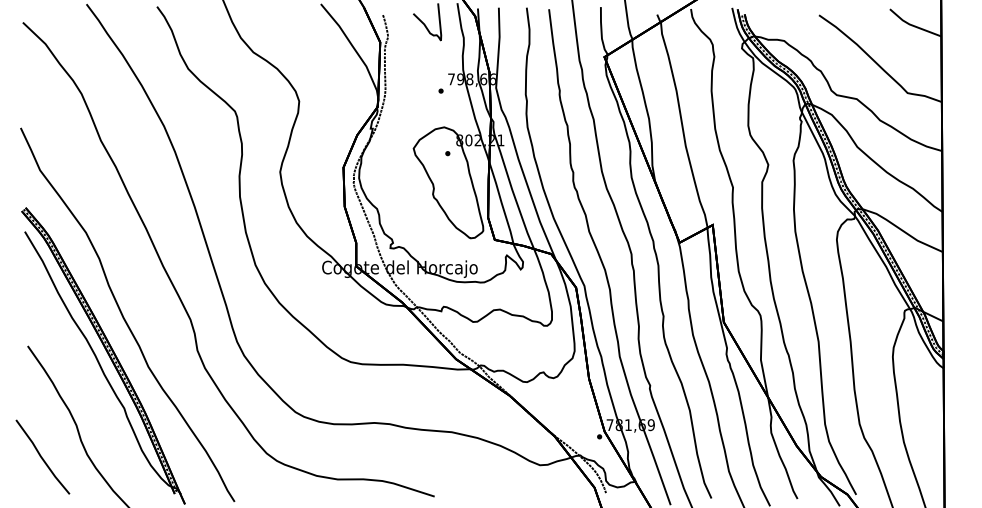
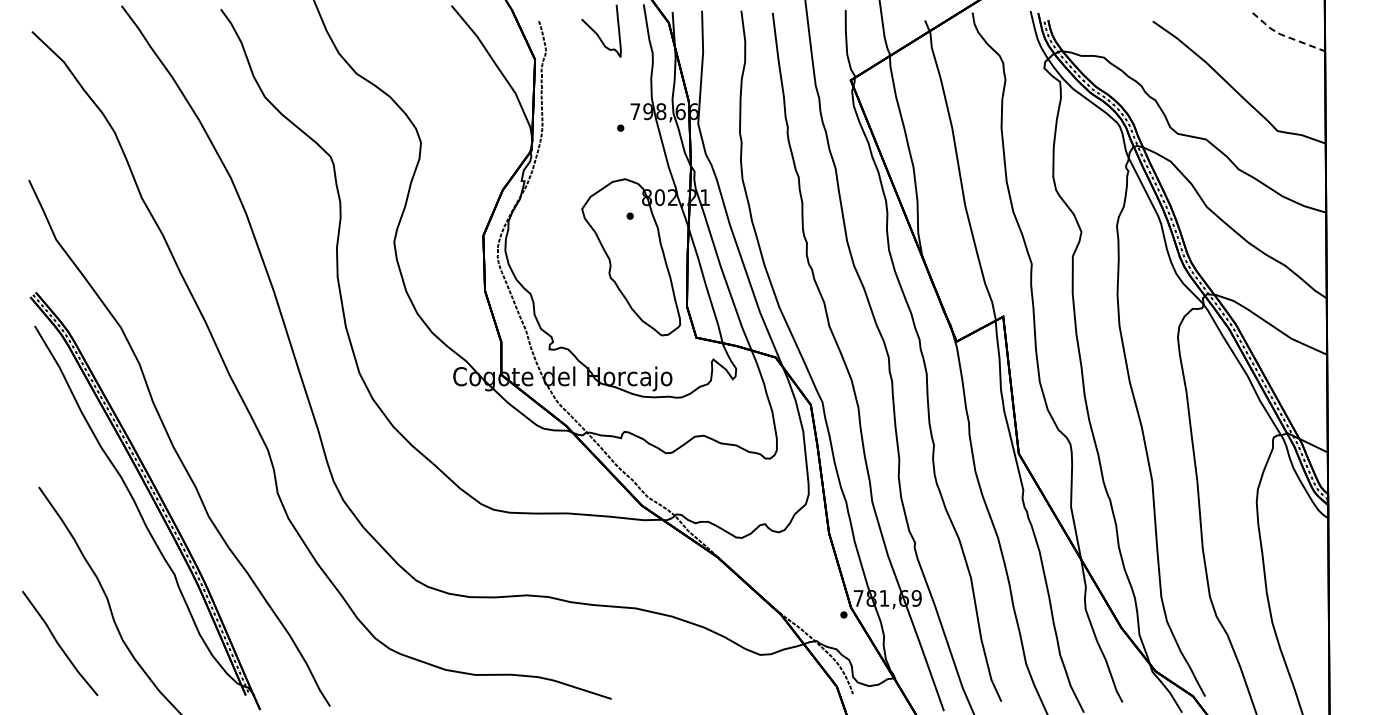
line: (913, 25) -> (1285, 36), solid -> dashed

